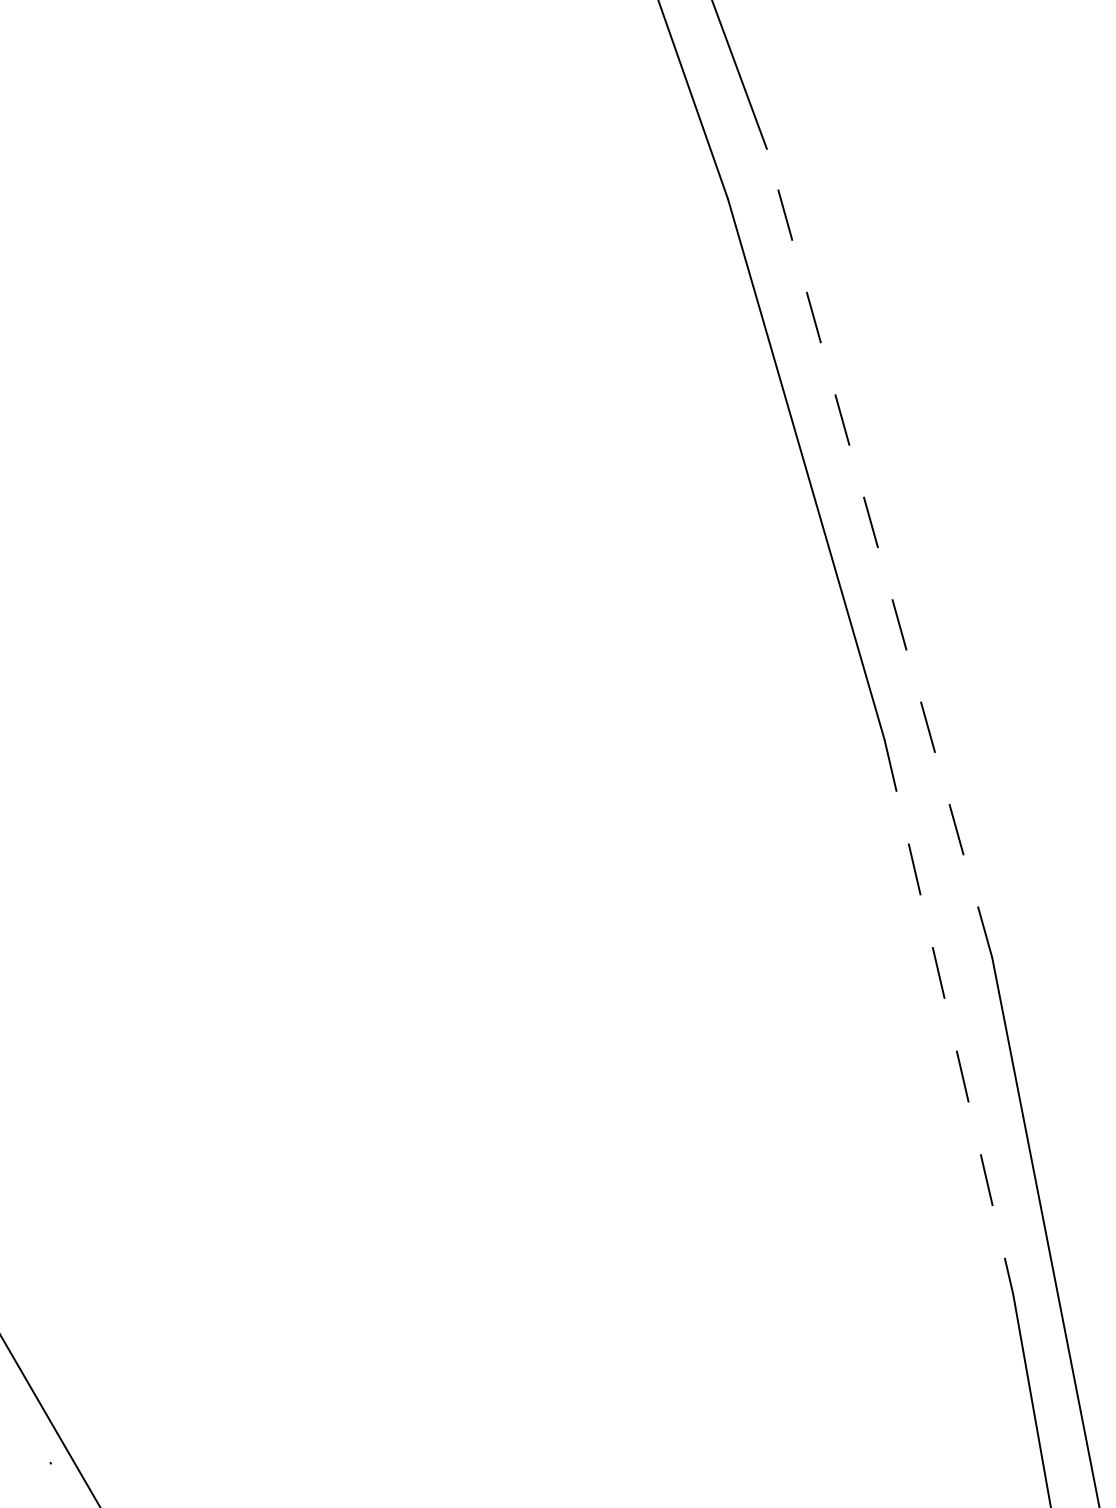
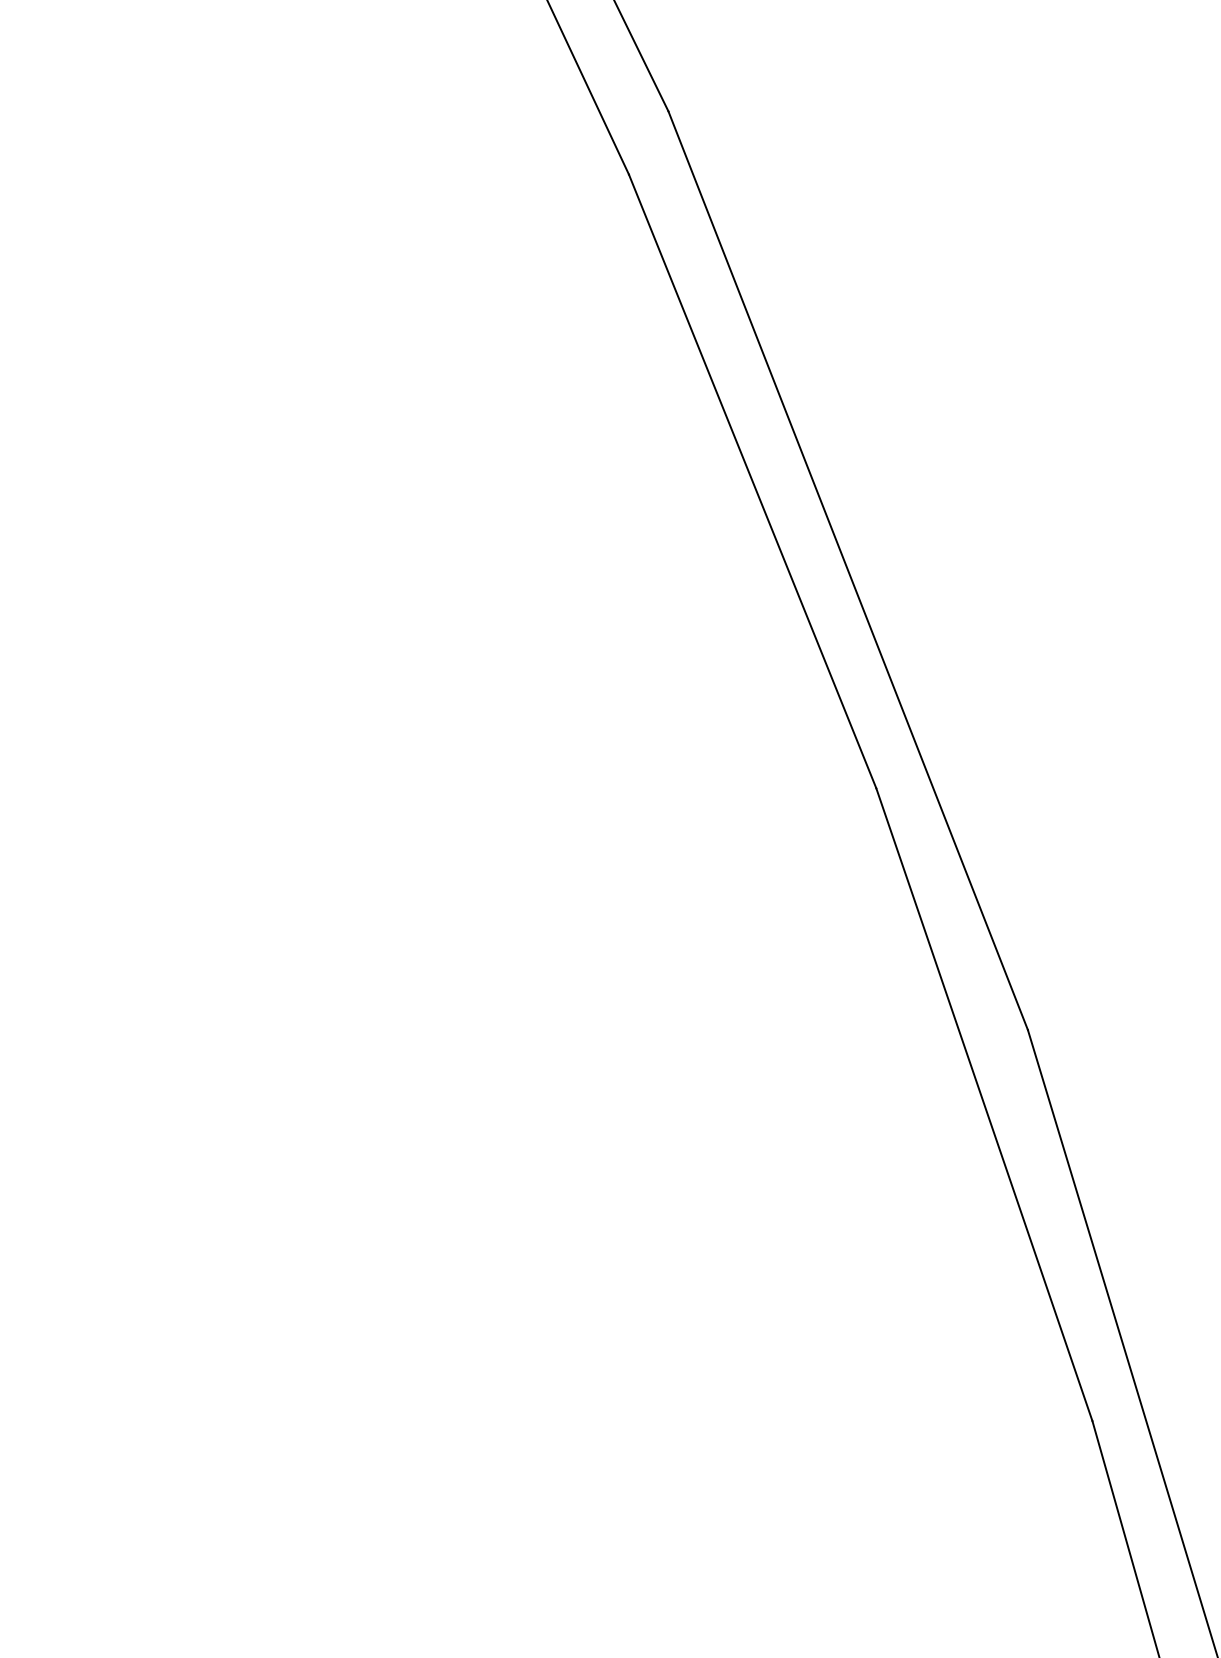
line: (879, 553) -> (848, 570), dashed -> solid
line: (948, 1017) -> (983, 1105), dashed -> solid

